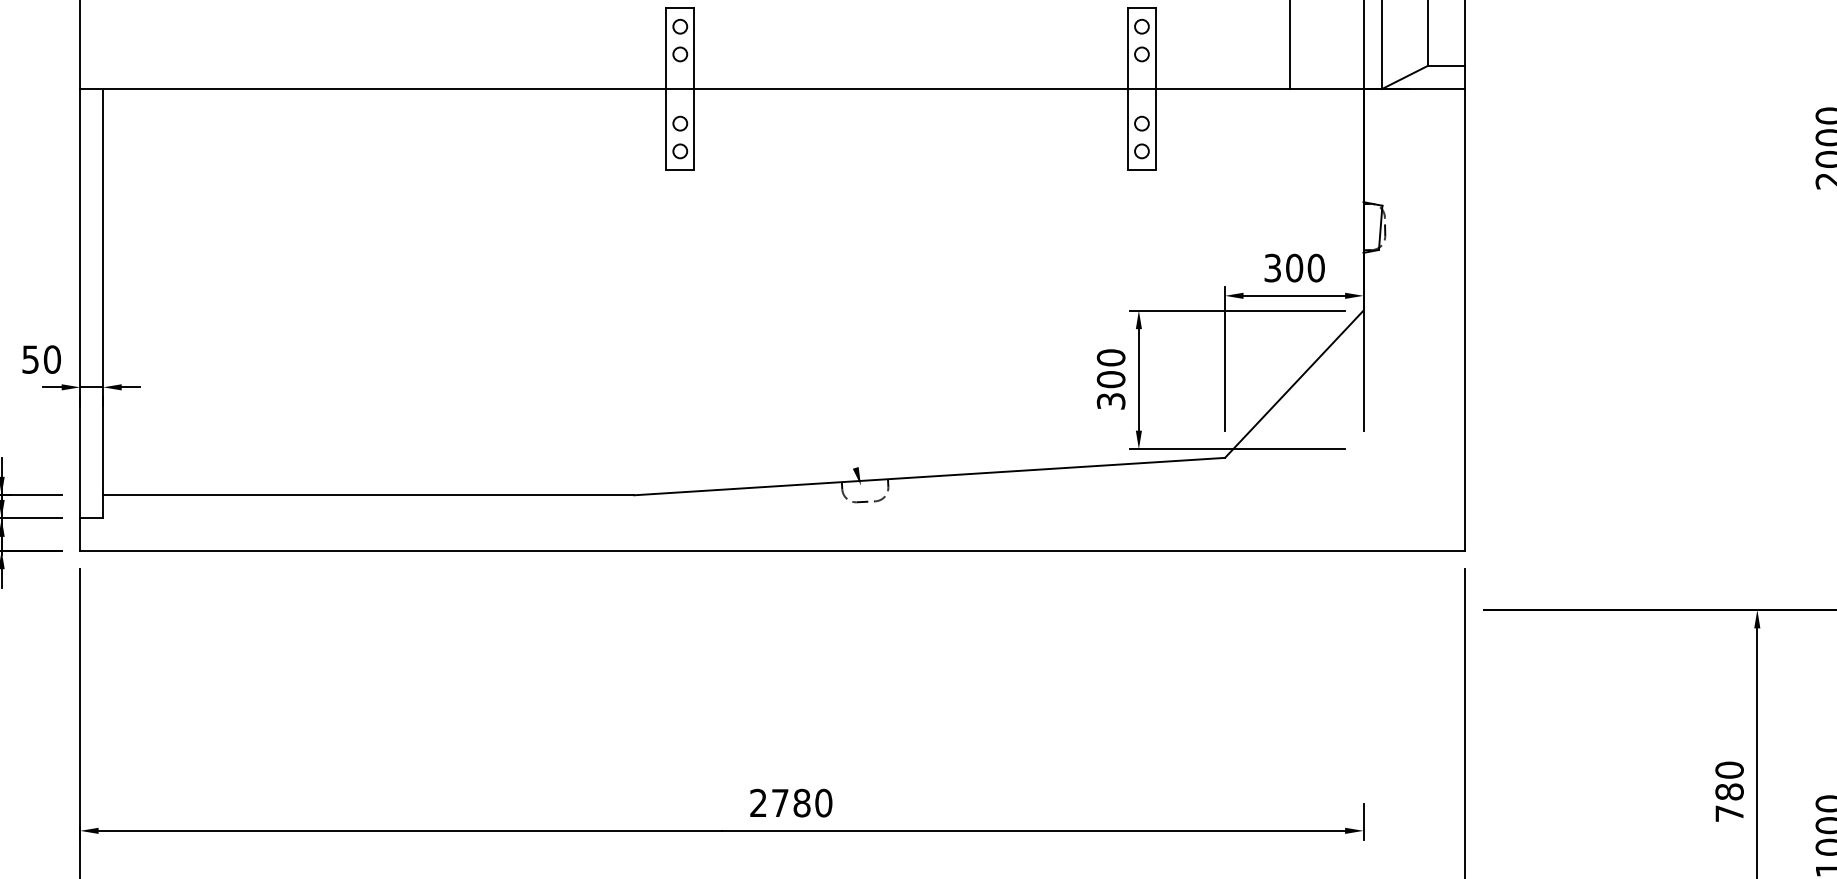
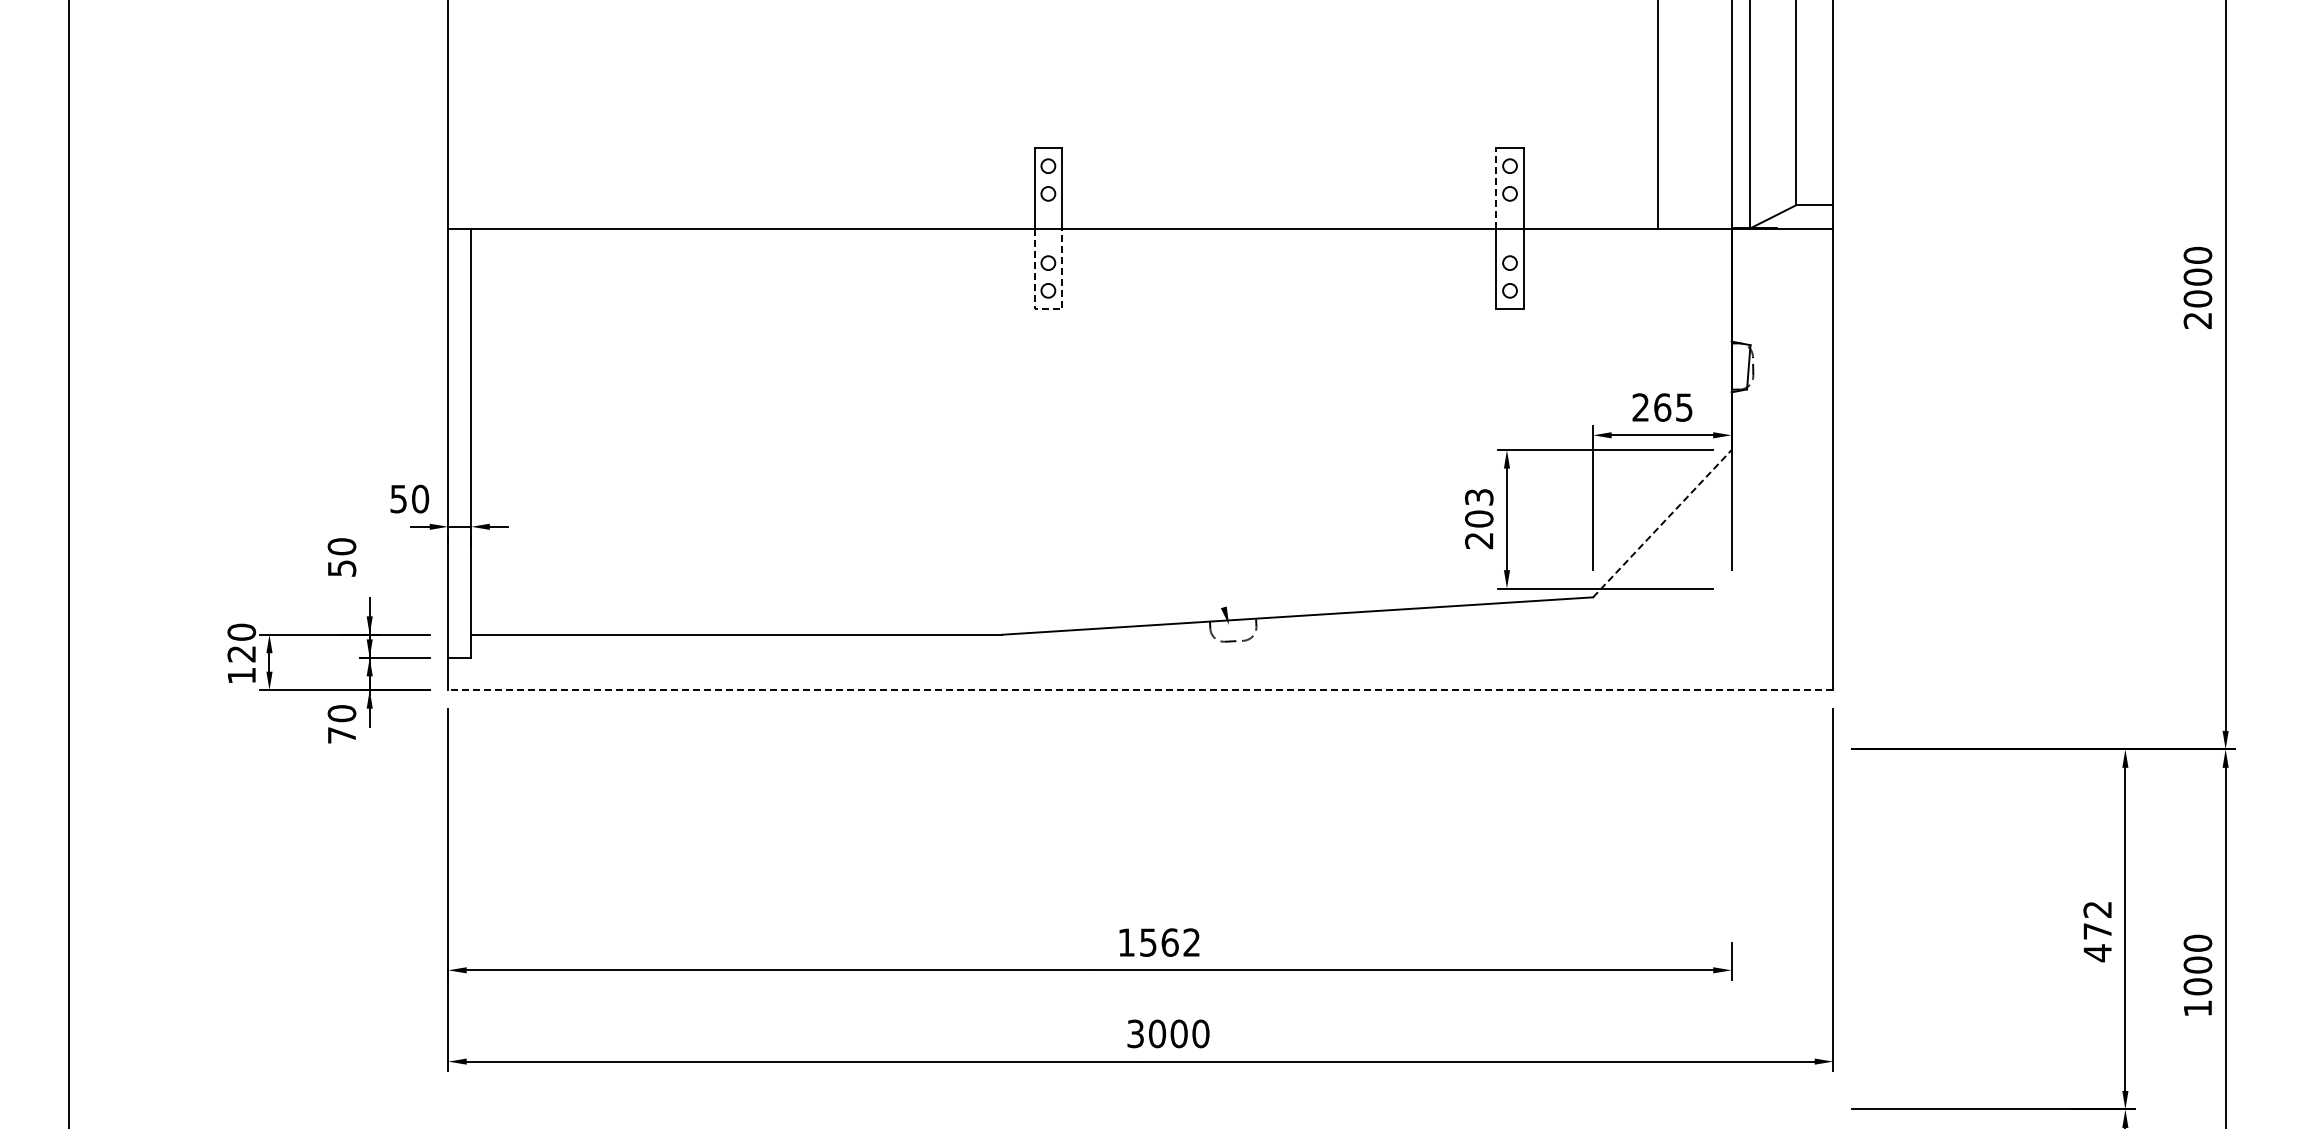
line: (1128, 48) -> (1496, 187), solid -> dashed
line: (680, 170) -> (1048, 309), solid -> dashed
text: (1294, 268) -> (1662, 407), 300 -> 265
text: (1111, 379) -> (1479, 518), 300 -> 203
line: (1294, 384) -> (1662, 523), solid -> dashed
line: (772, 551) -> (1140, 690), solid -> dashed
text: (1729, 792) -> (2097, 931), 780 -> 472
text: (791, 803) -> (1159, 942), 2780 -> 1562

